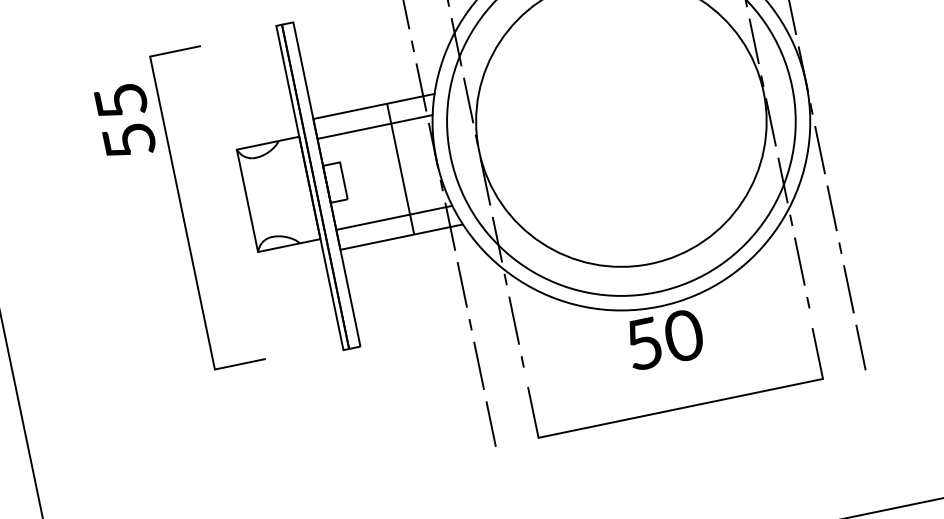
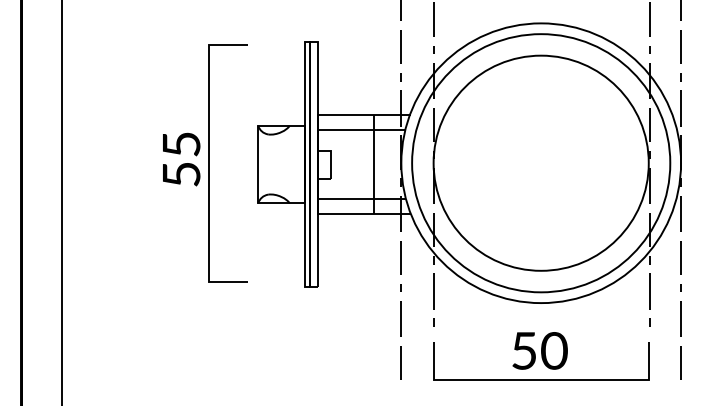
text: (125, 121) -> (181, 159), moved
text: (664, 339) -> (539, 350), moved

